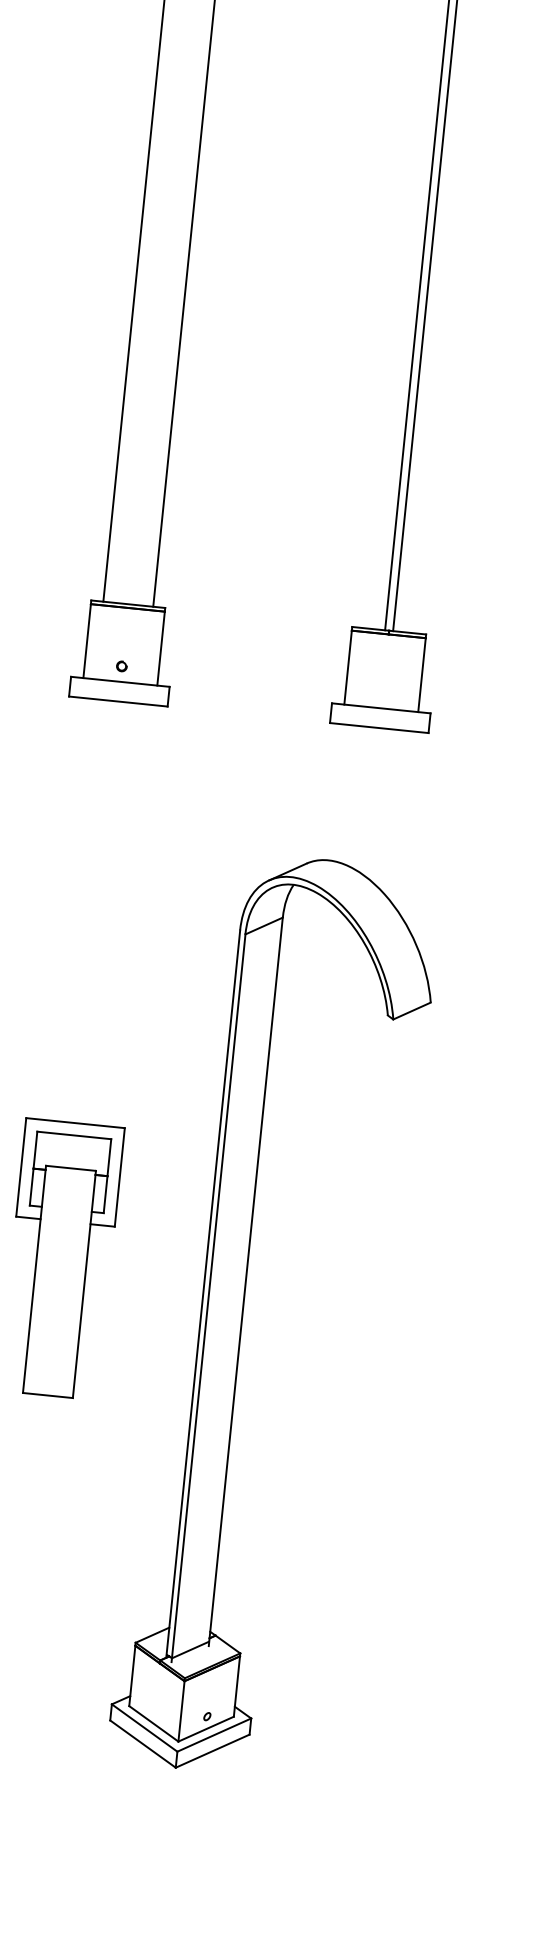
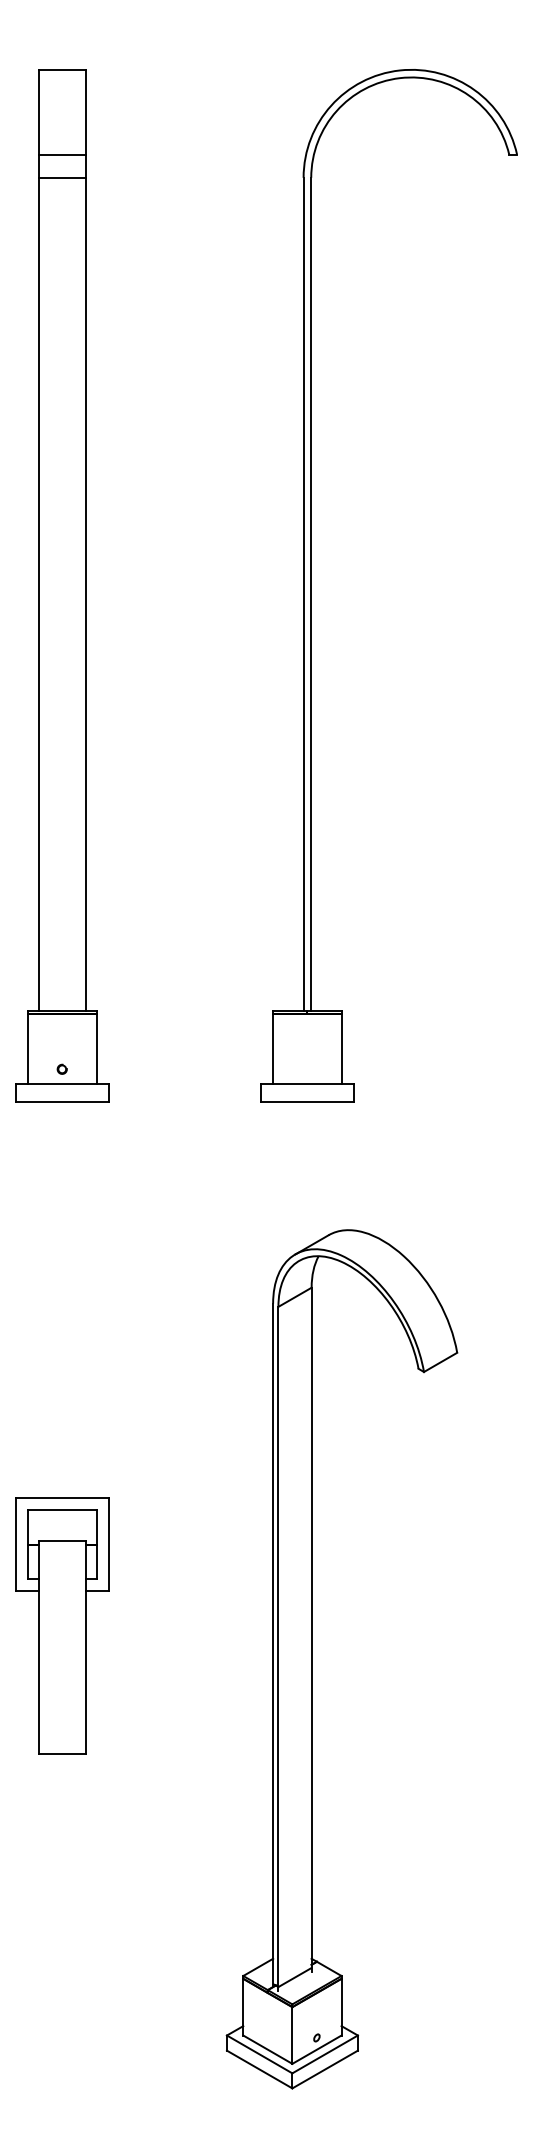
part: (243, 1313) -> (312, 1659), moved

